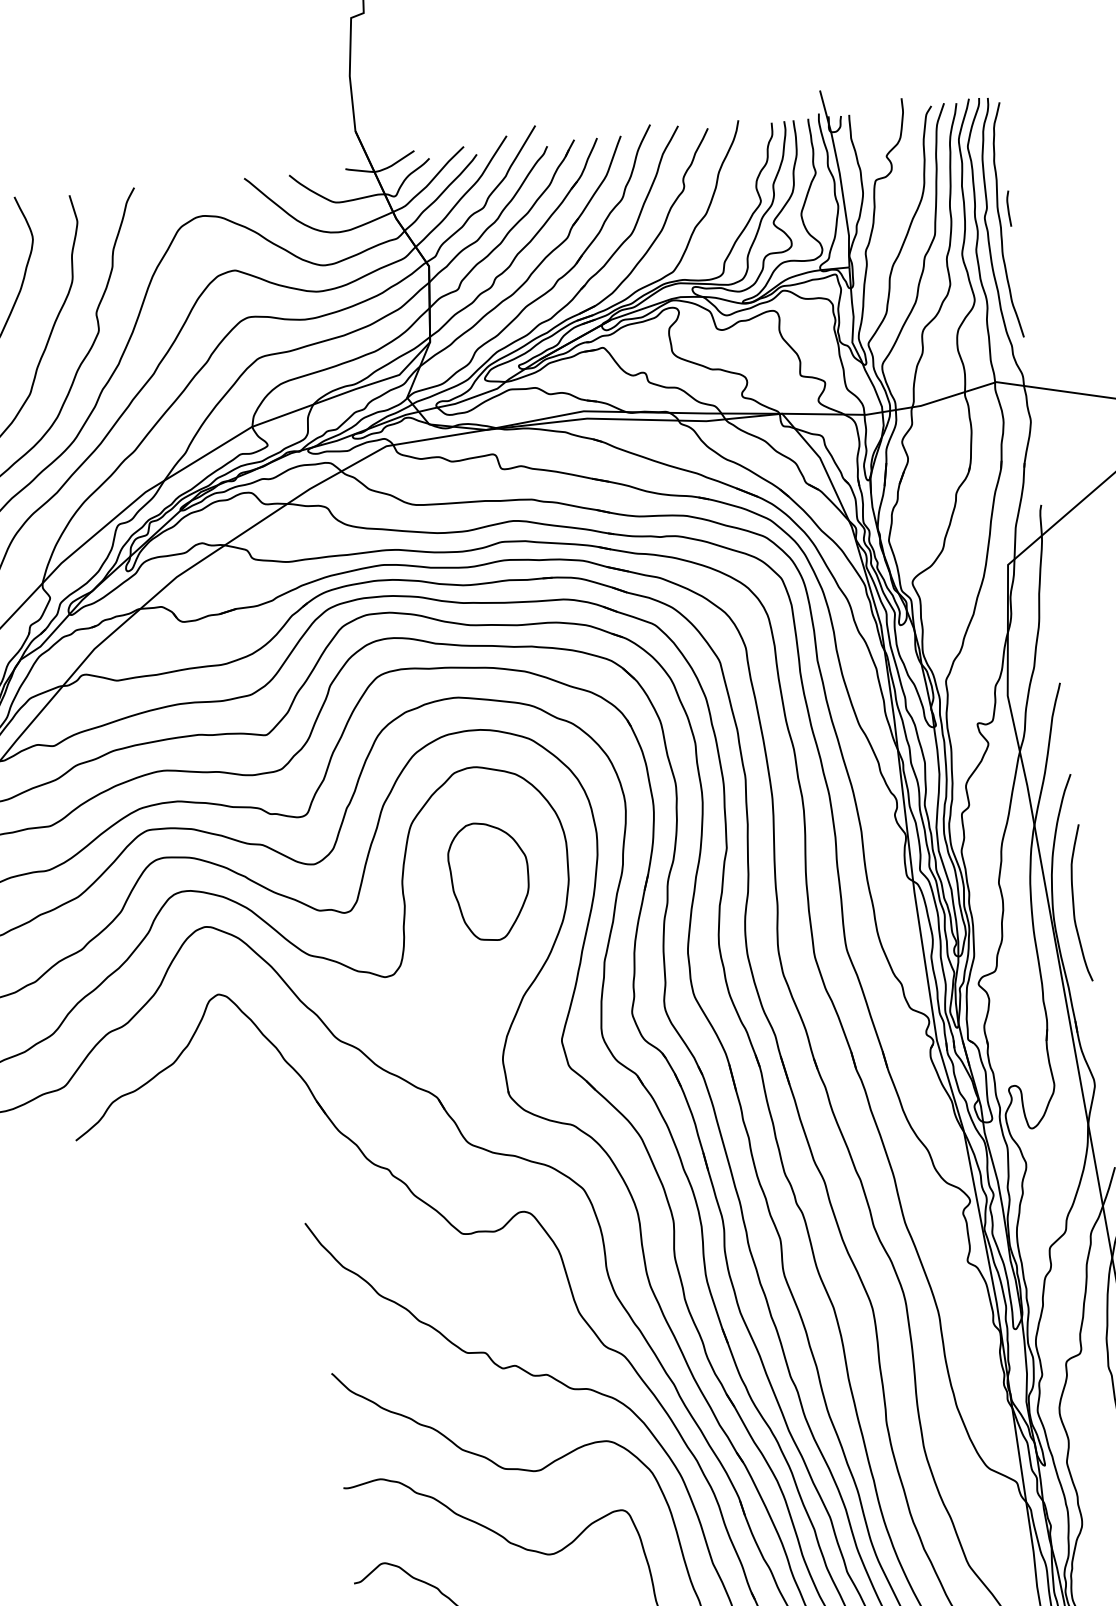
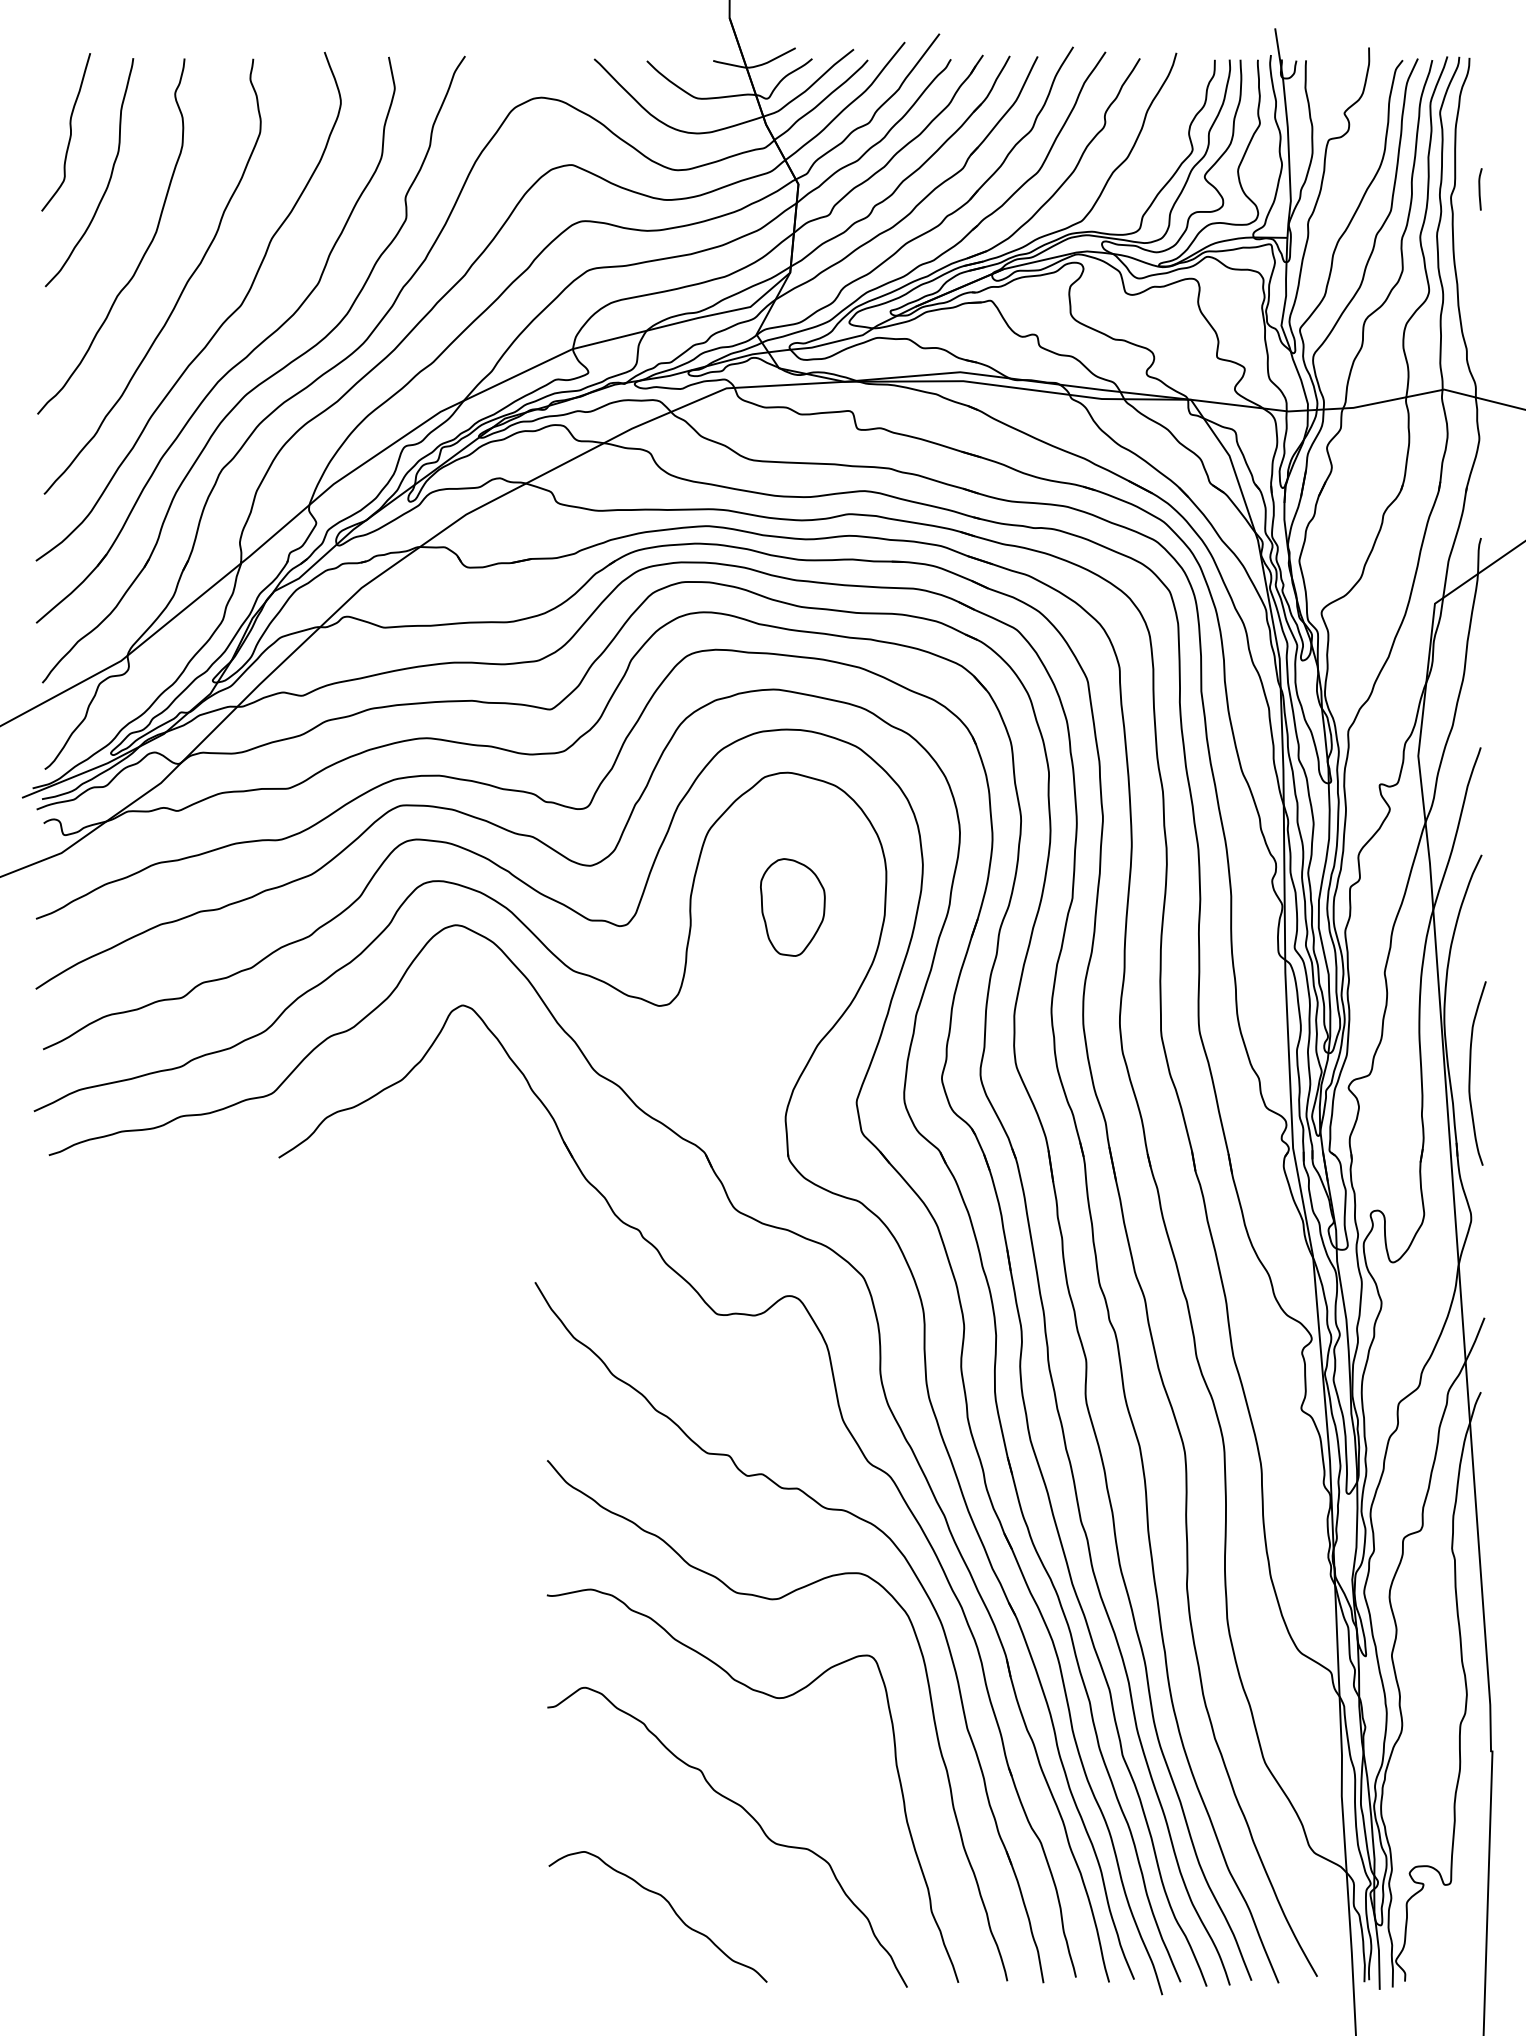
curve: (1000, 220) -> (1469, 202), removed
part: (489, 881) -> (792, 907), size x0.7
curve: (1073, 904) -> (1470, 1073), moved

